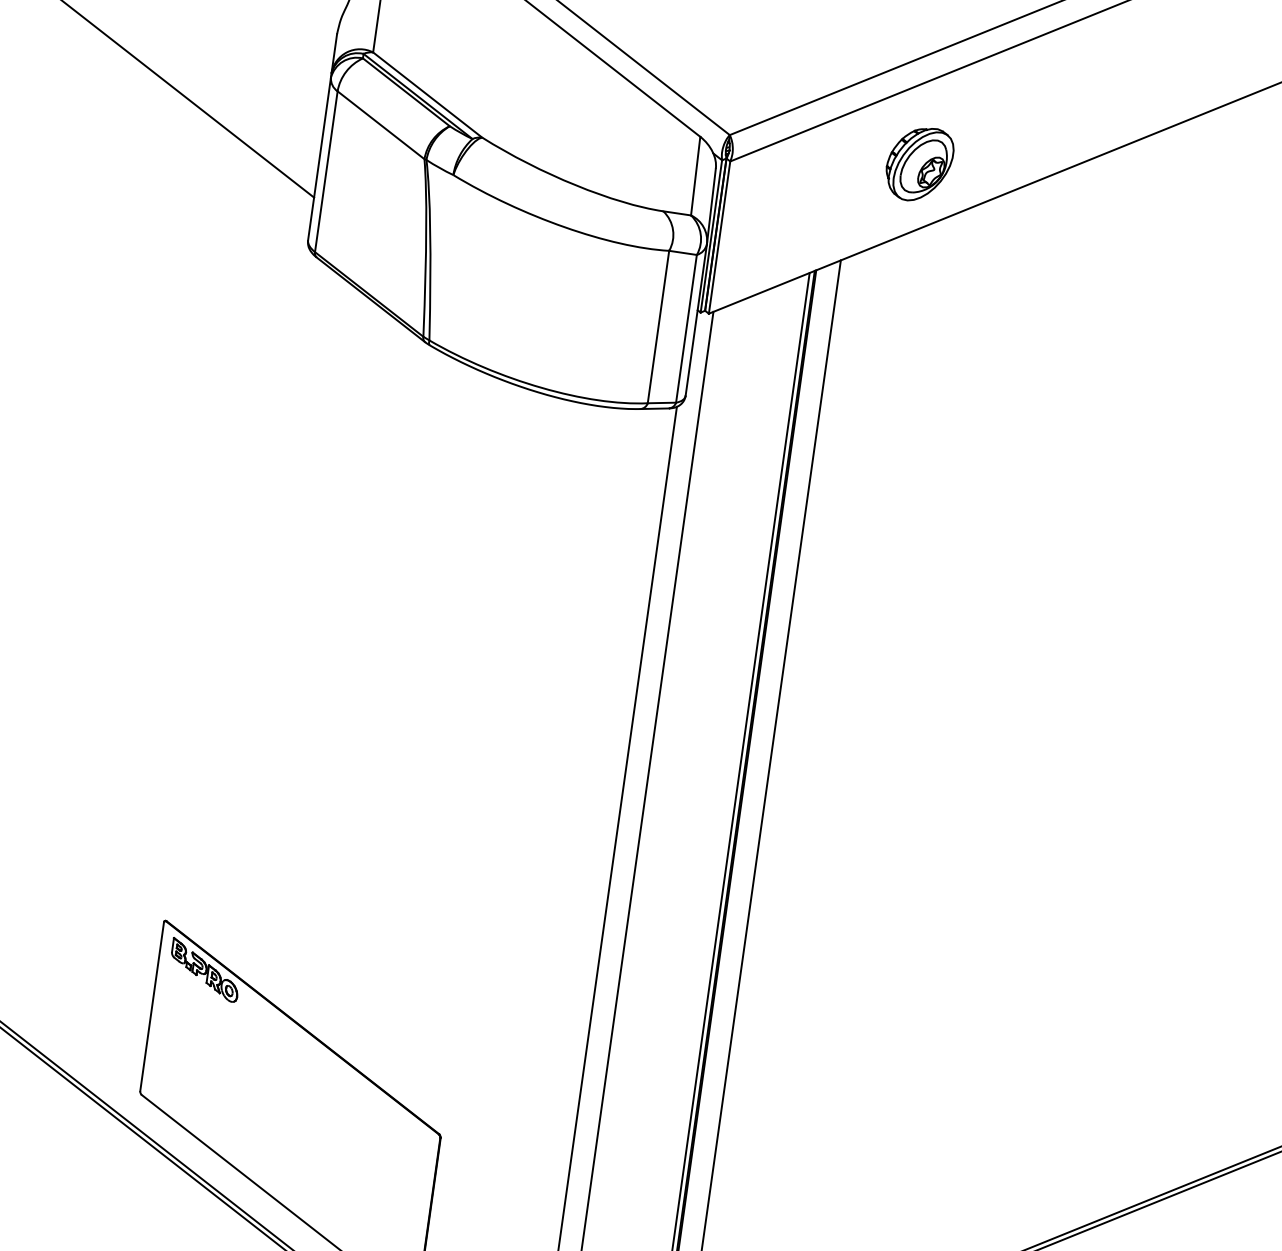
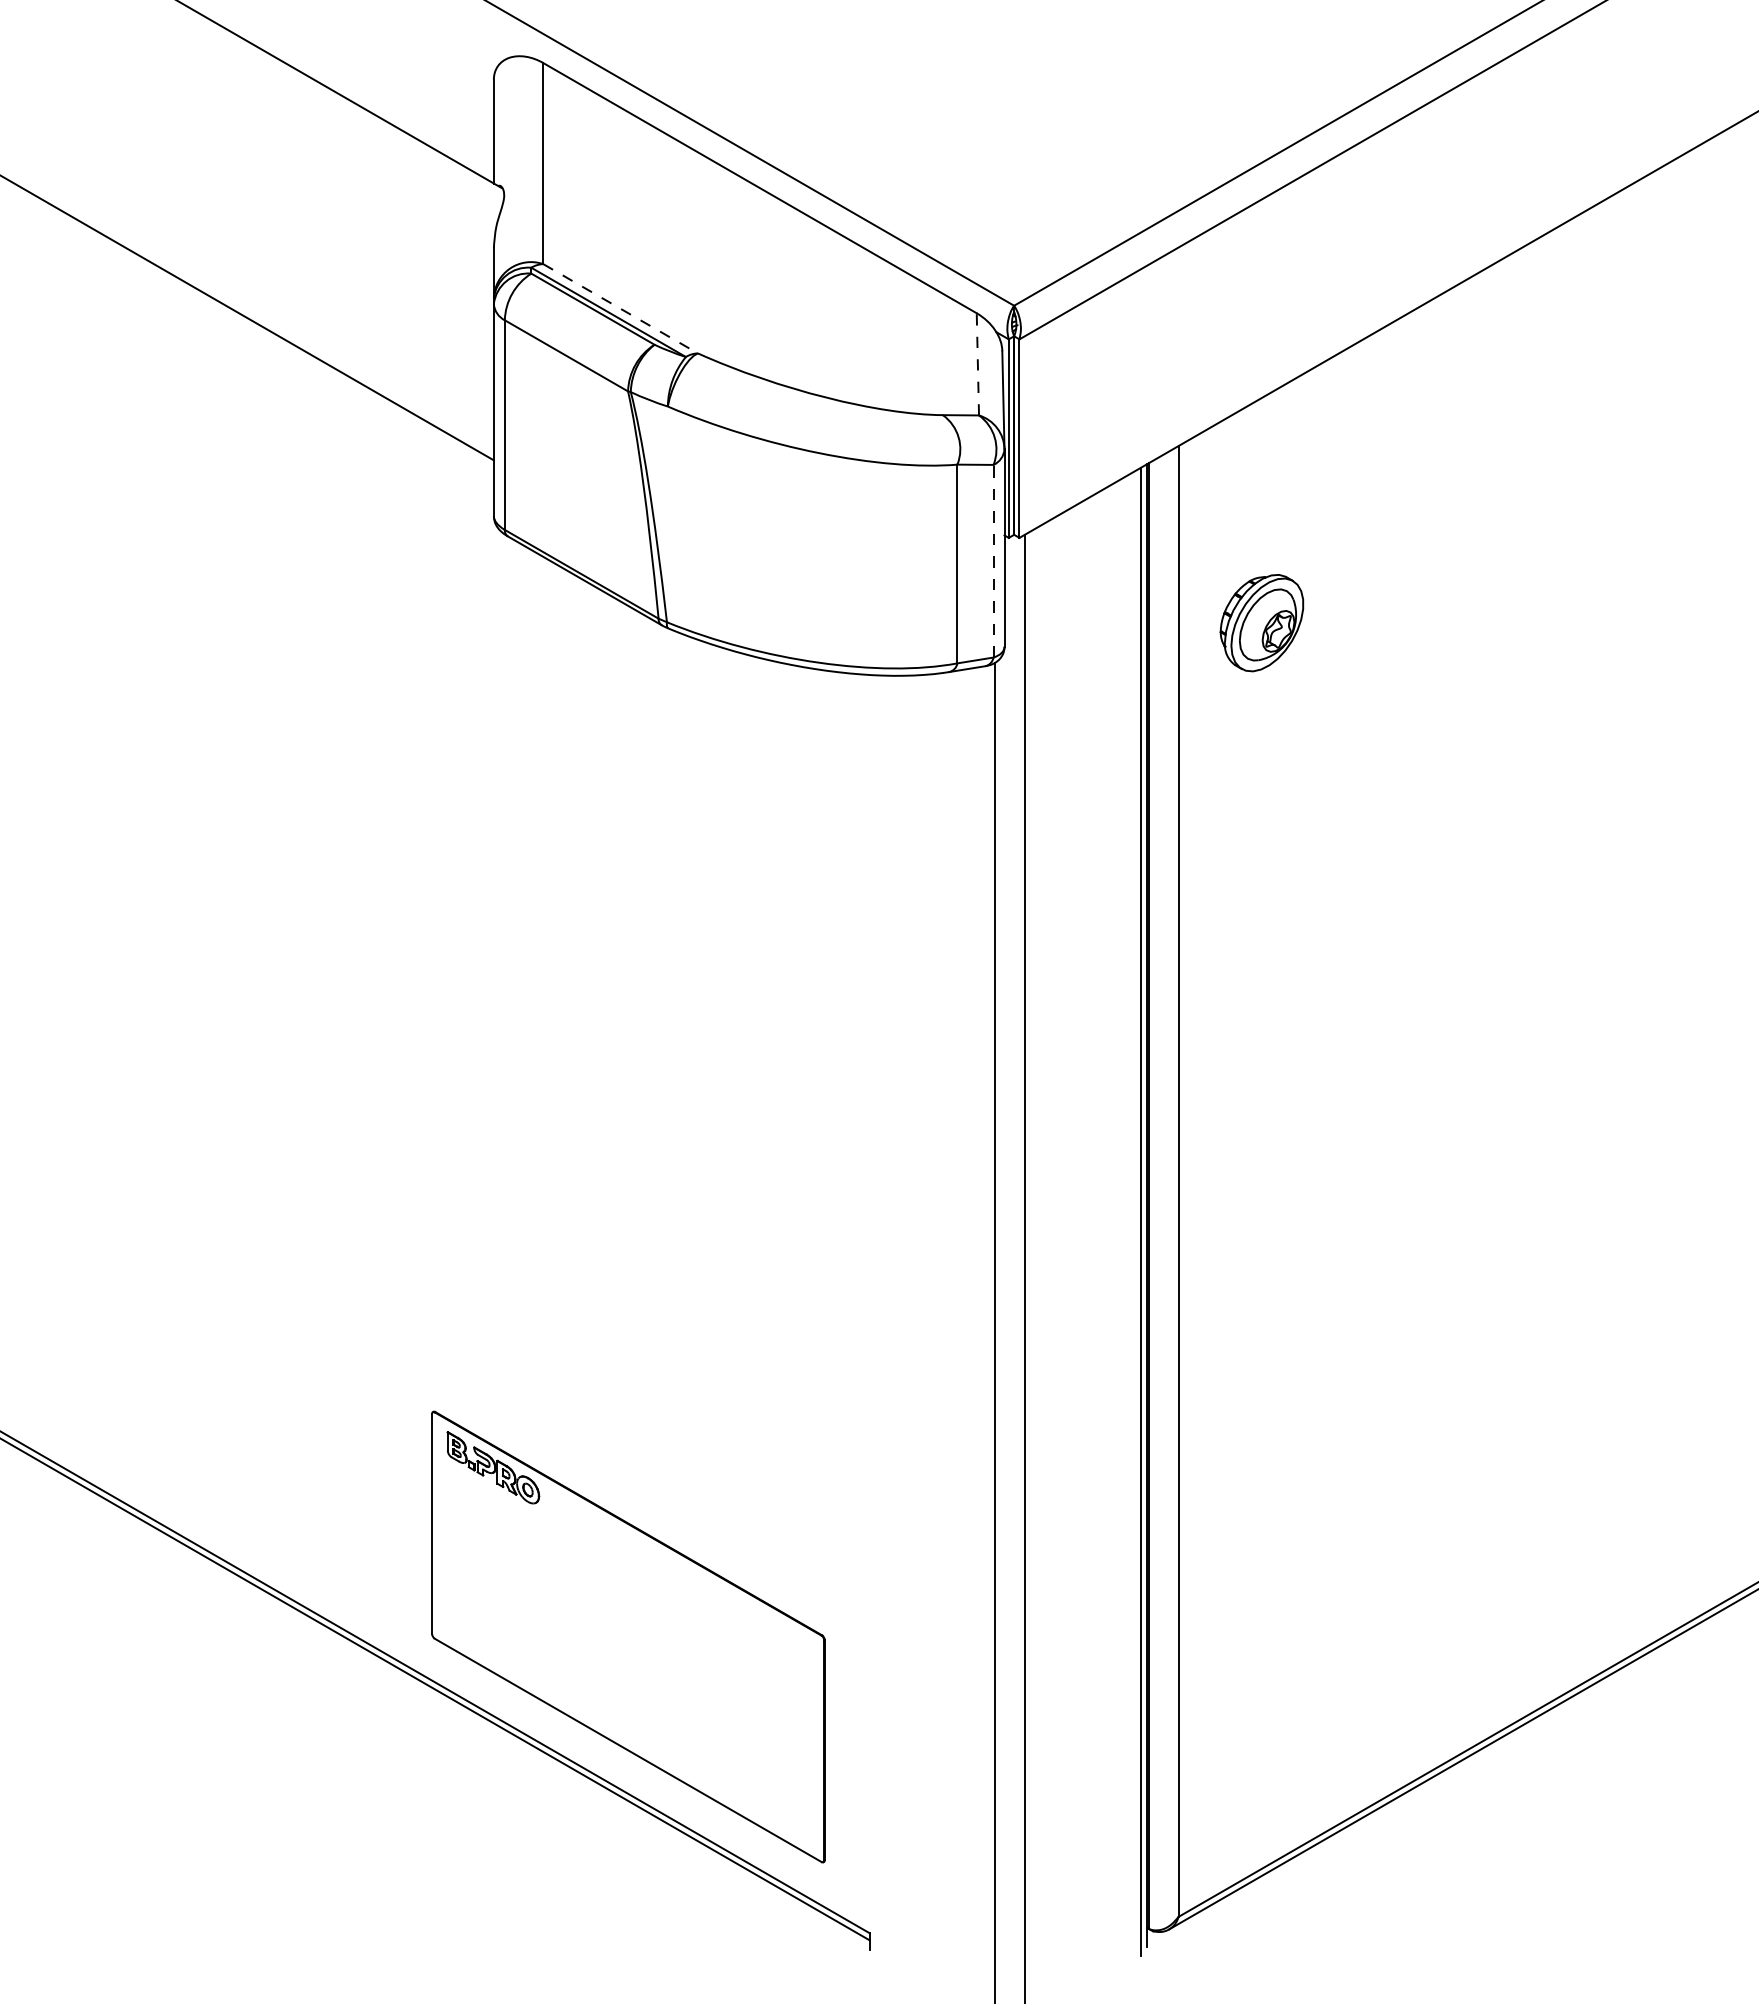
line: (428, 95) -> (621, 309), solid -> dashed
part: (919, 164) -> (1261, 623), moved
line: (695, 175) -> (977, 363), solid -> dashed
line: (686, 328) -> (993, 560), solid -> dashed

